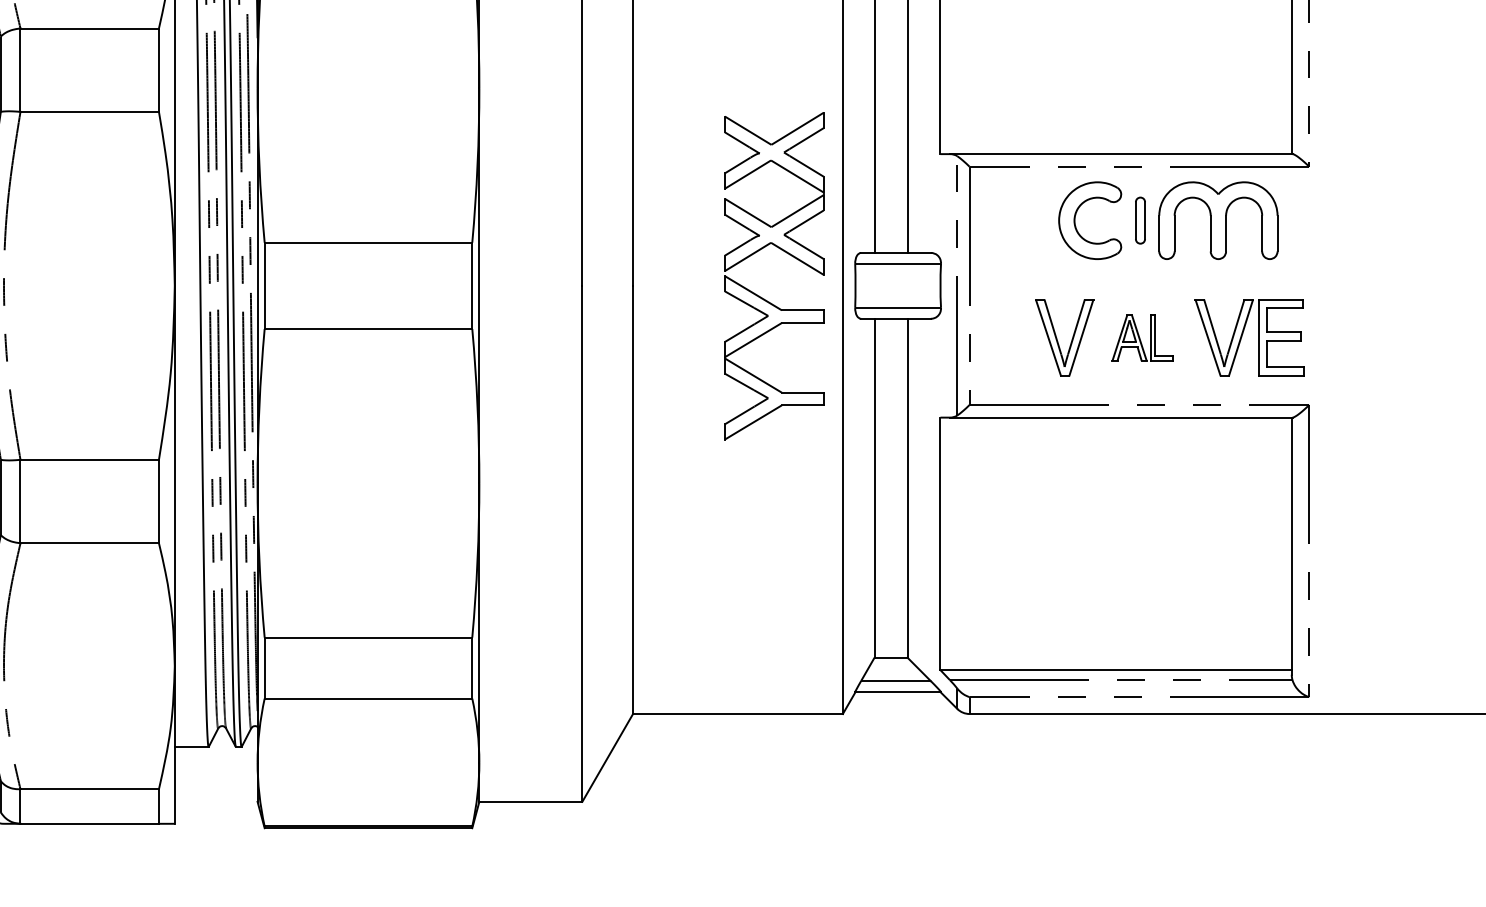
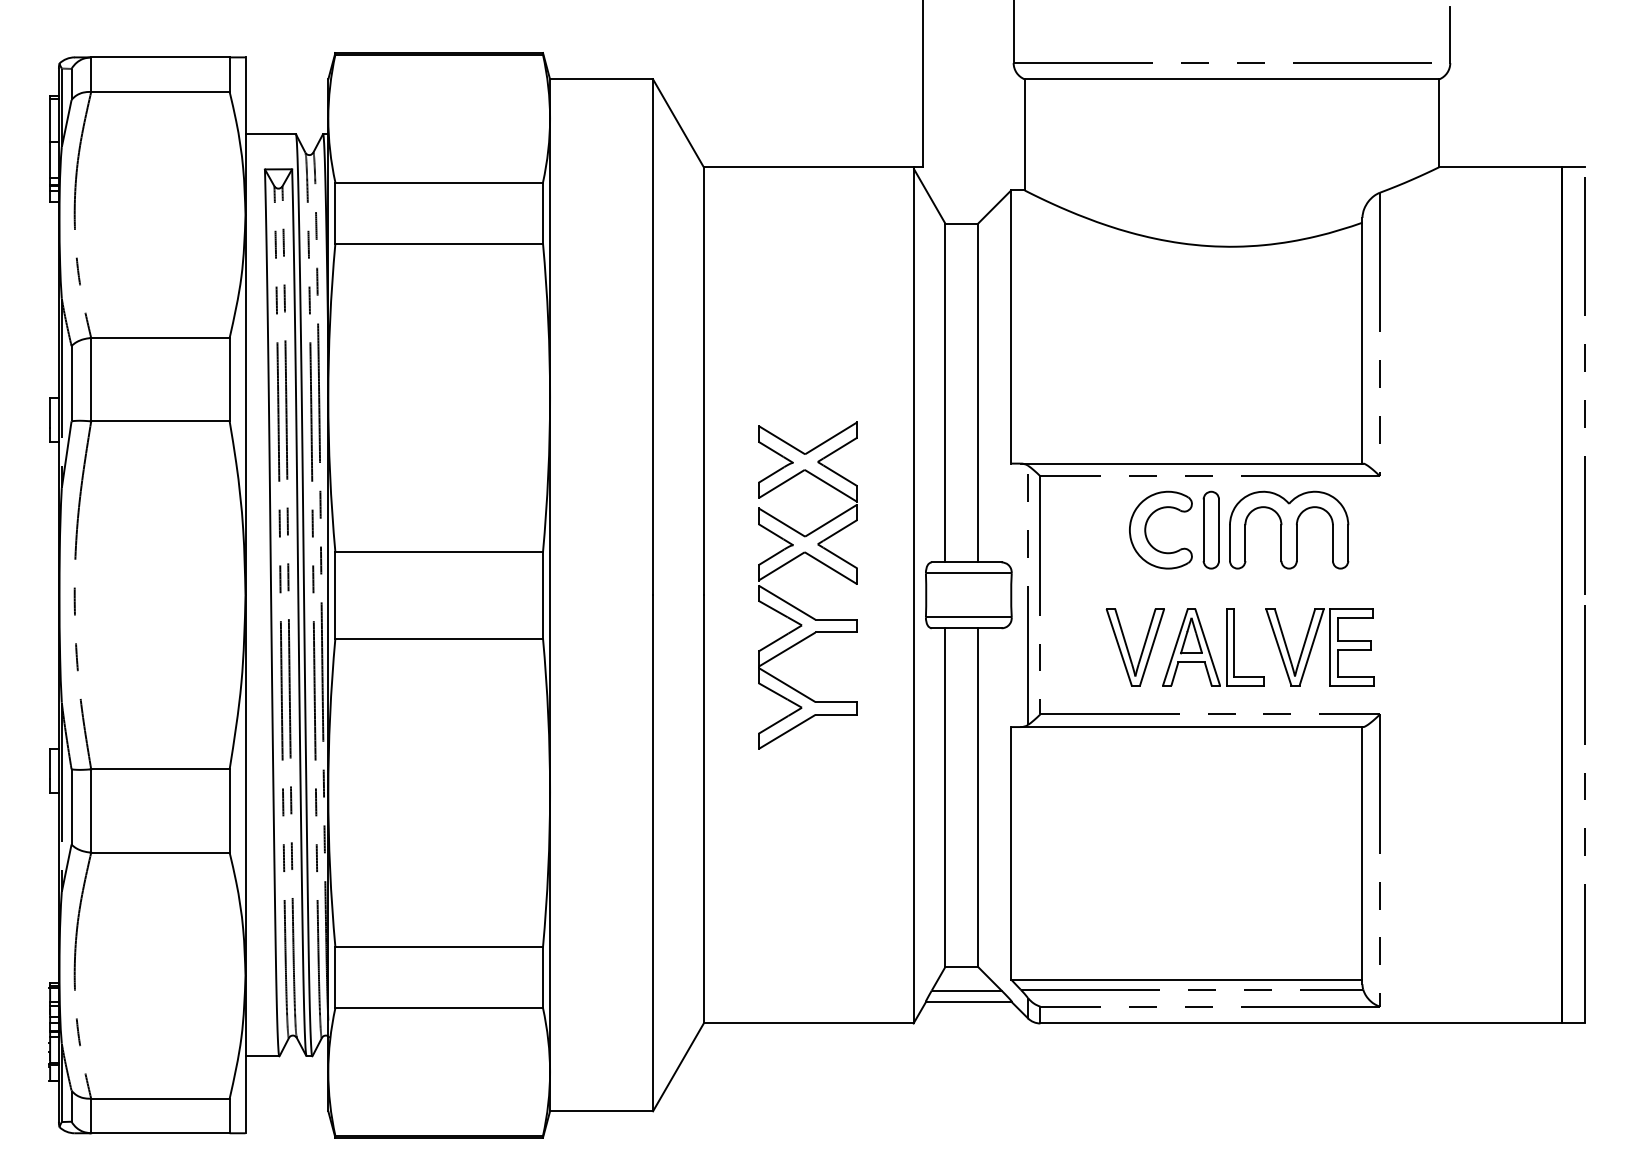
part: (1139, 220) -> (1210, 529), size x1.67
part: (763, 298) -> (797, 607), moved
part: (1142, 338) -> (1213, 647), size x1.67

